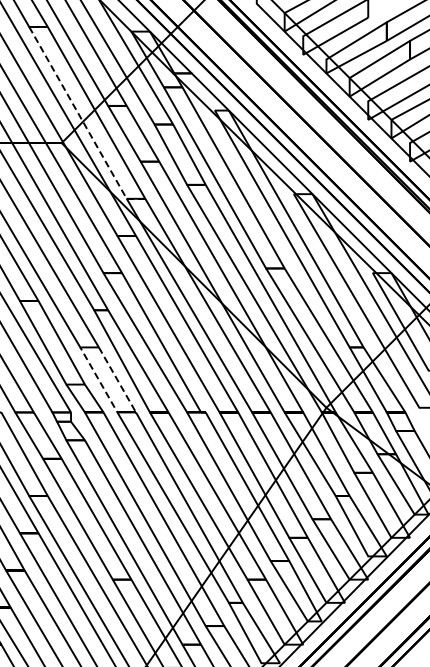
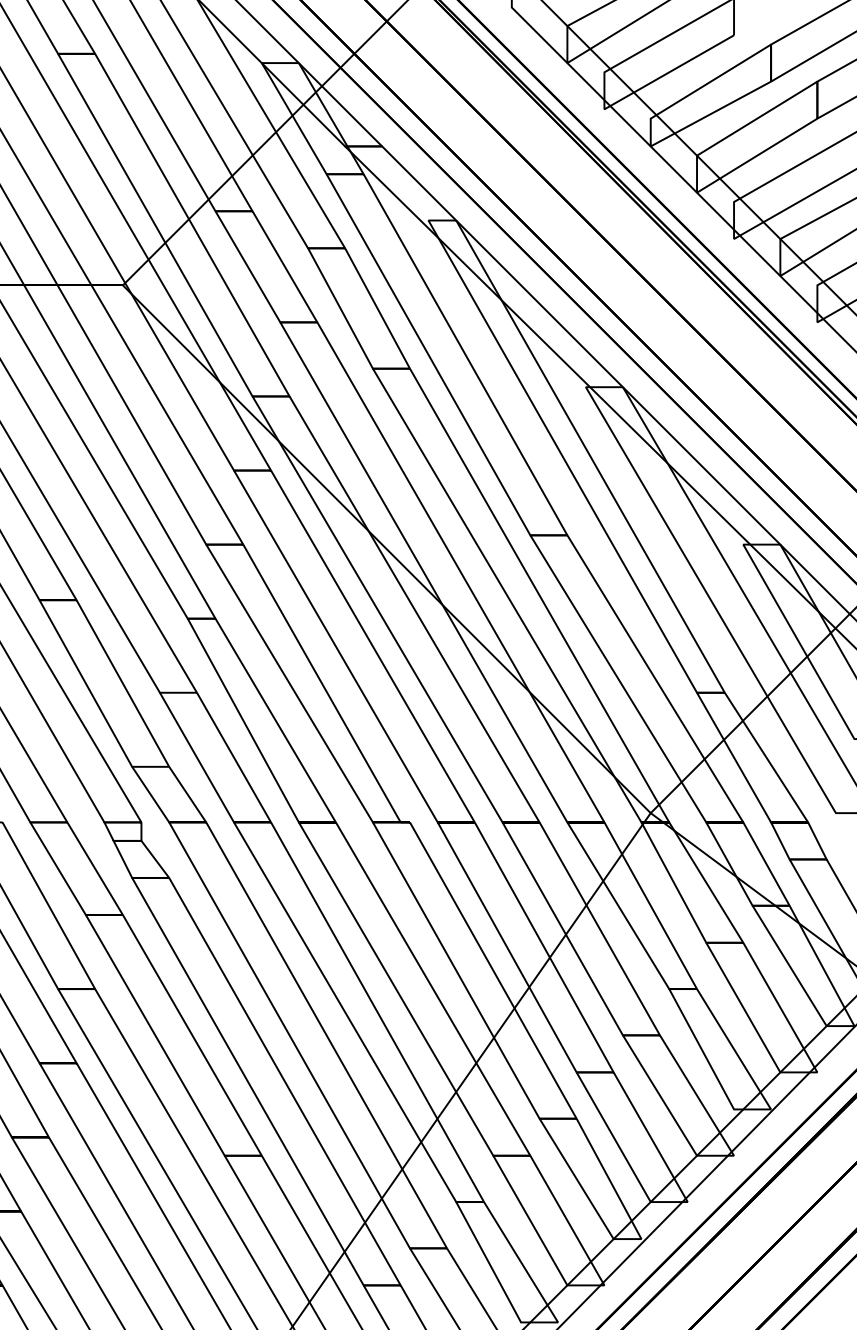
line: (77, 112) -> (154, 224), dashed -> solid
line: (126, 412) -> (252, 822), dashed -> solid

